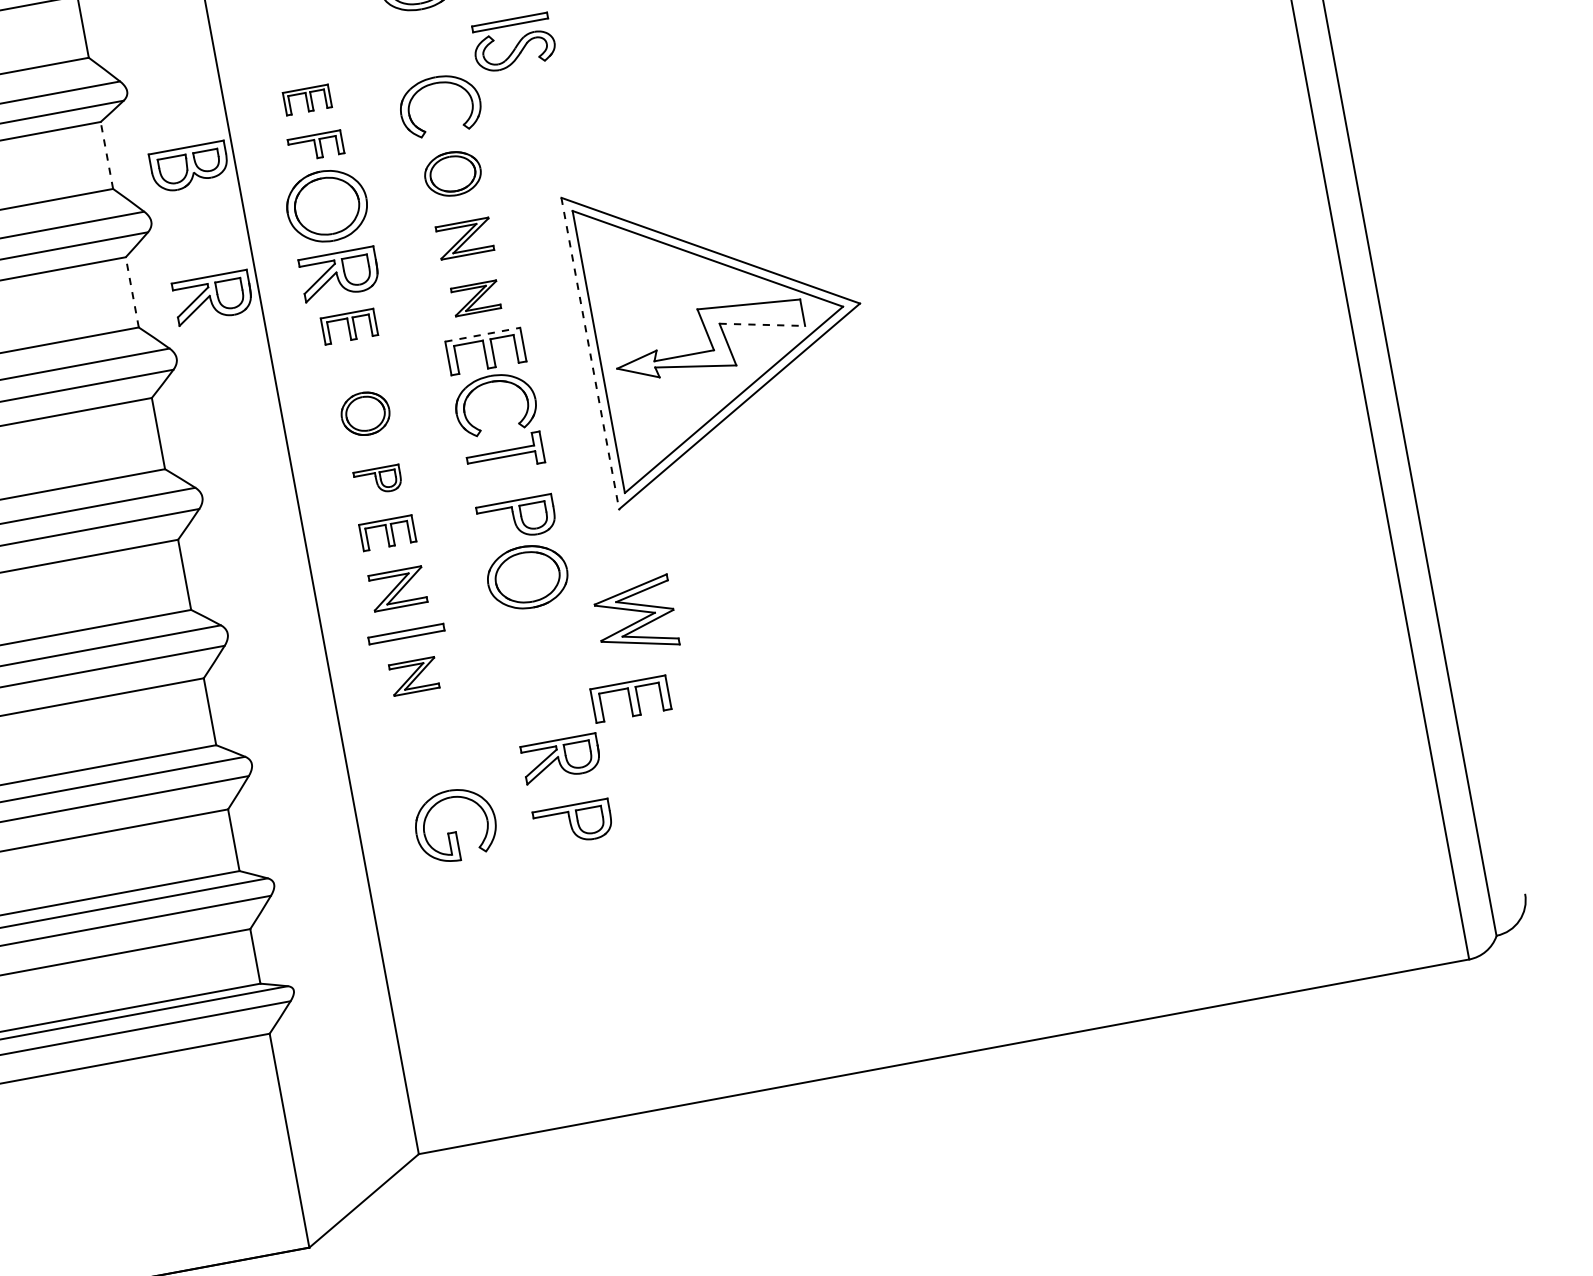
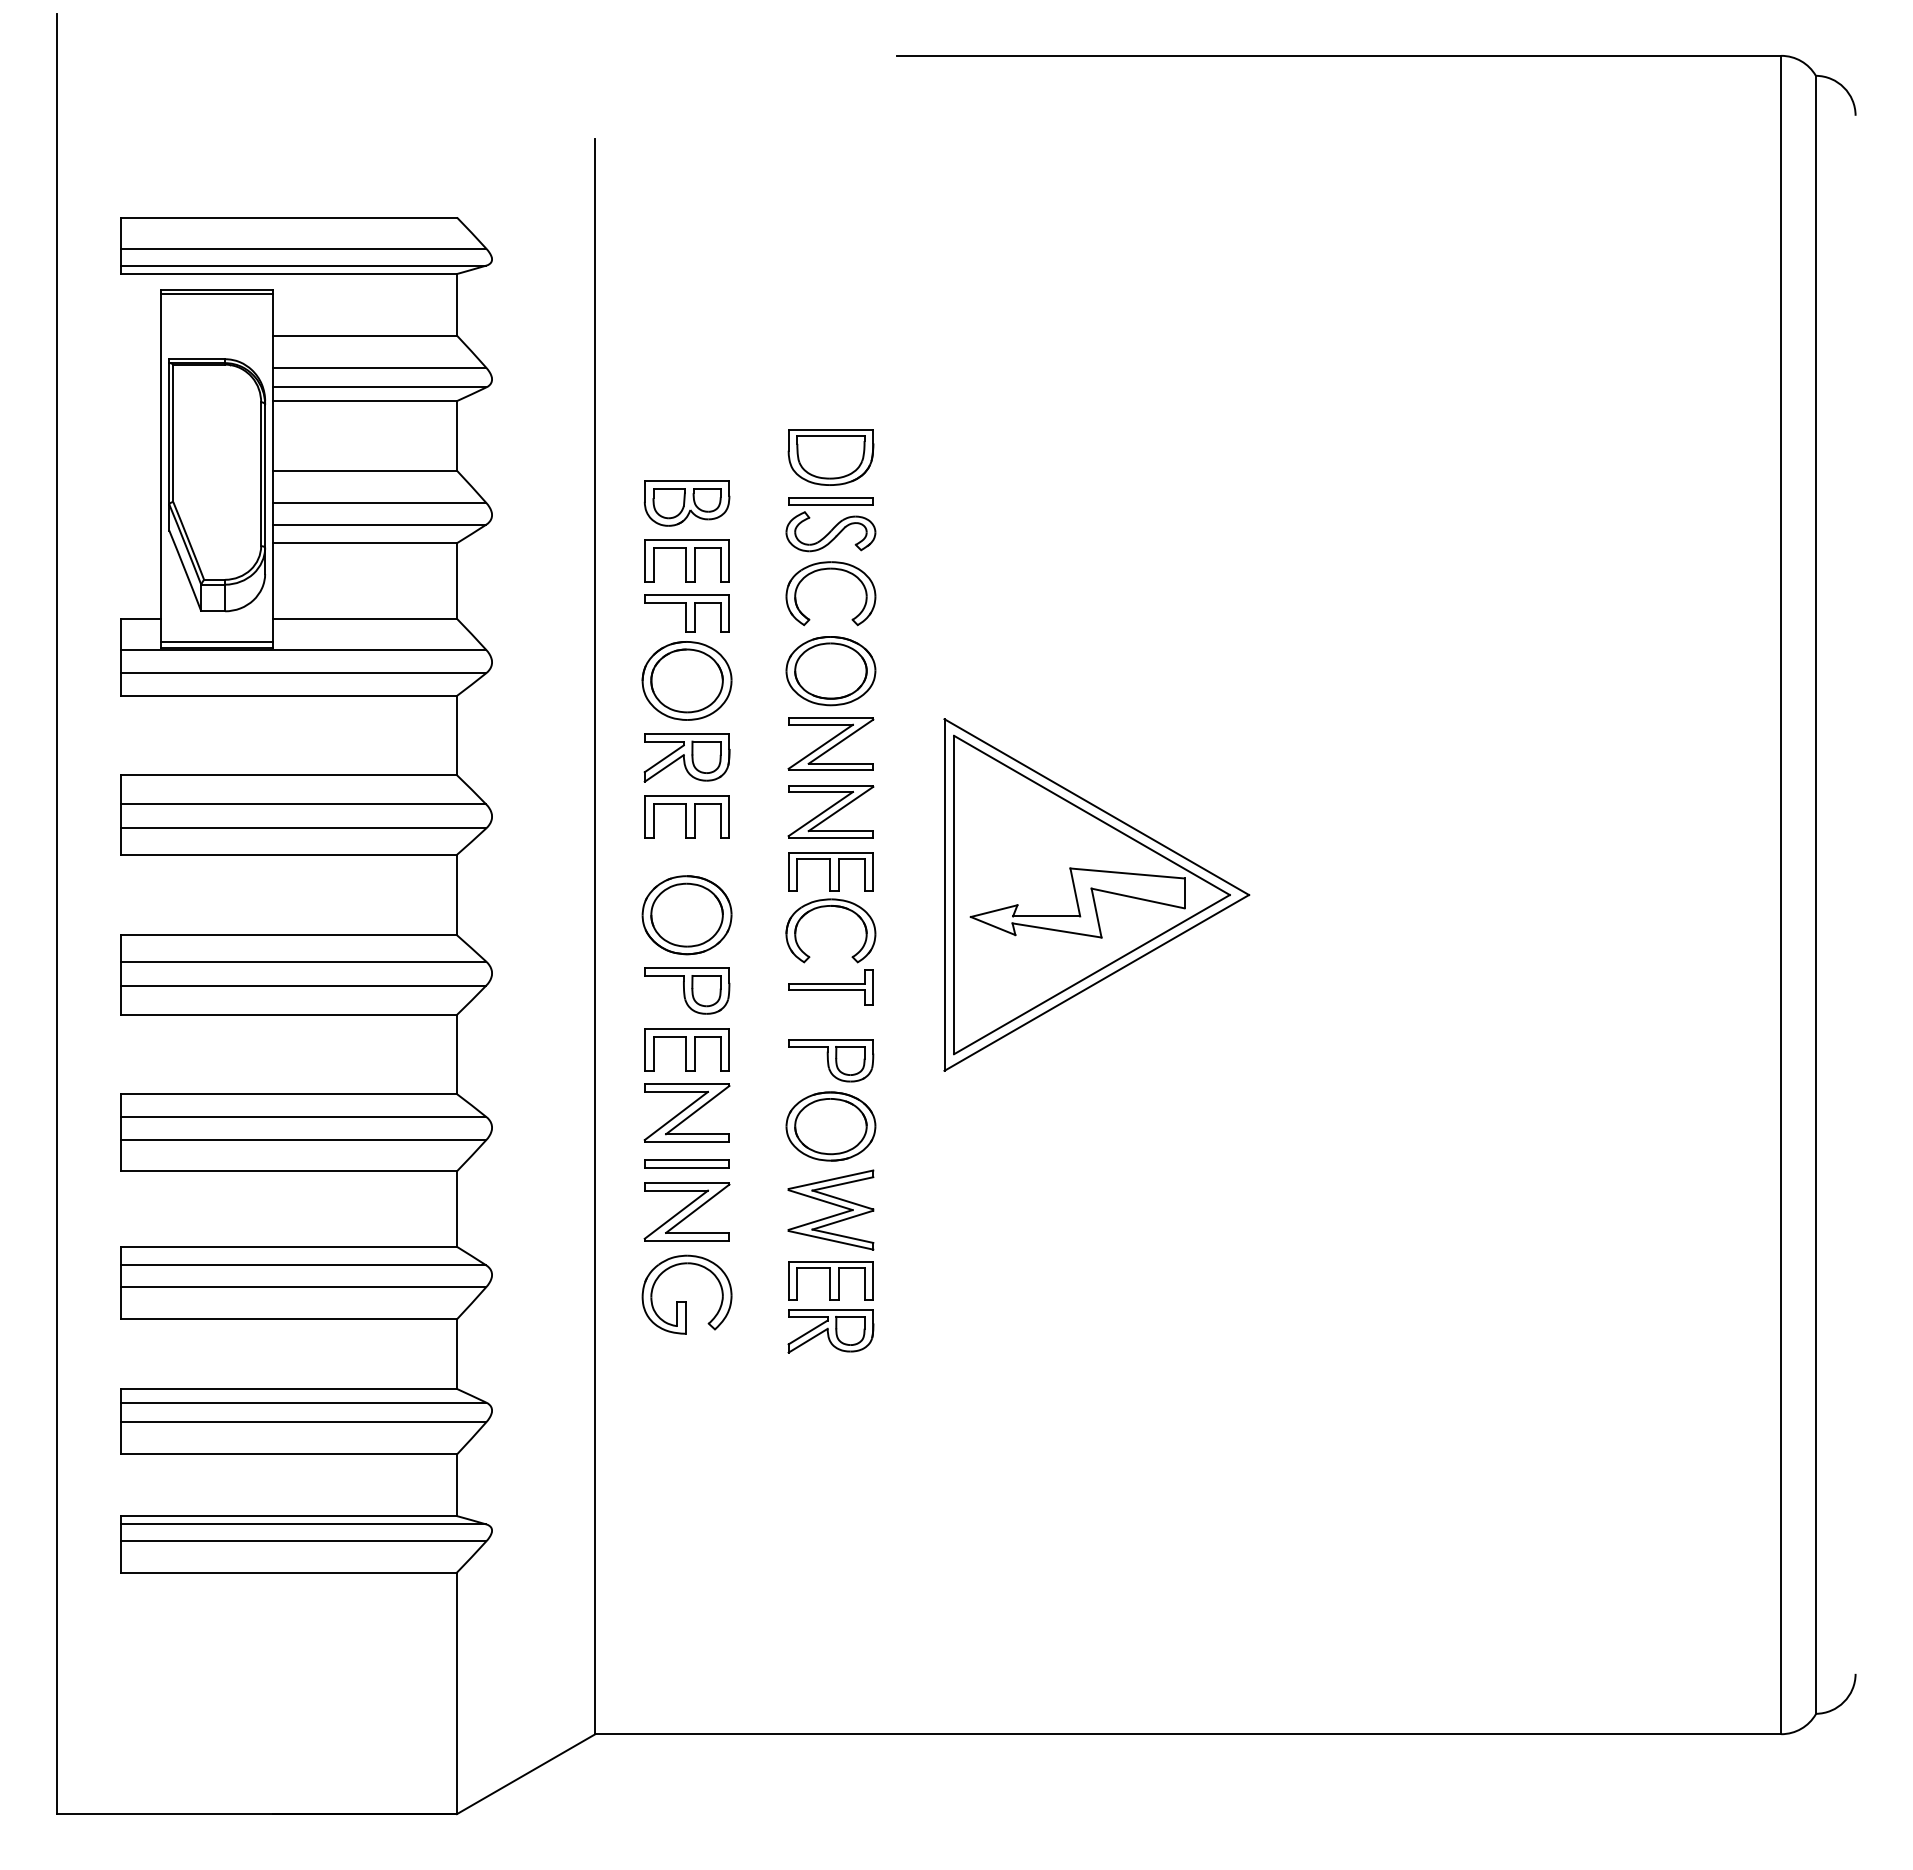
part: (513, 42) -> (830, 524), moved
part: (306, 99) -> (686, 560), size x1.67
part: (315, 146) -> (686, 613), size x1.43
line: (106, 155) -> (456, 581), dashed -> solid
part: (189, 167) -> (686, 503), moved
part: (452, 174) -> (830, 671), size x1.43
part: (464, 238) -> (830, 743), size x1.43
line: (131, 292) -> (456, 735), dashed -> solid
part: (212, 297) -> (543, 757), removed
part: (475, 298) -> (830, 811), size x1.67
line: (762, 324) -> (1138, 898), dashed -> solid
part: (348, 326) -> (686, 816), size x1.43
line: (483, 334) -> (831, 852), dashed -> solid
line: (590, 353) -> (944, 895), dashed -> solid
part: (365, 414) -> (686, 915), size x1.67
part: (378, 480) -> (687, 990), size x1.67
part: (387, 532) -> (686, 1049), size x1.43
part: (397, 588) -> (686, 1112), size x1.43
part: (635, 615) -> (830, 1209), moved
part: (413, 676) -> (686, 1211), size x1.67
part: (630, 699) -> (830, 1280), moved
part: (573, 823) -> (831, 1404), removed
part: (456, 831) -> (686, 1301), moved

